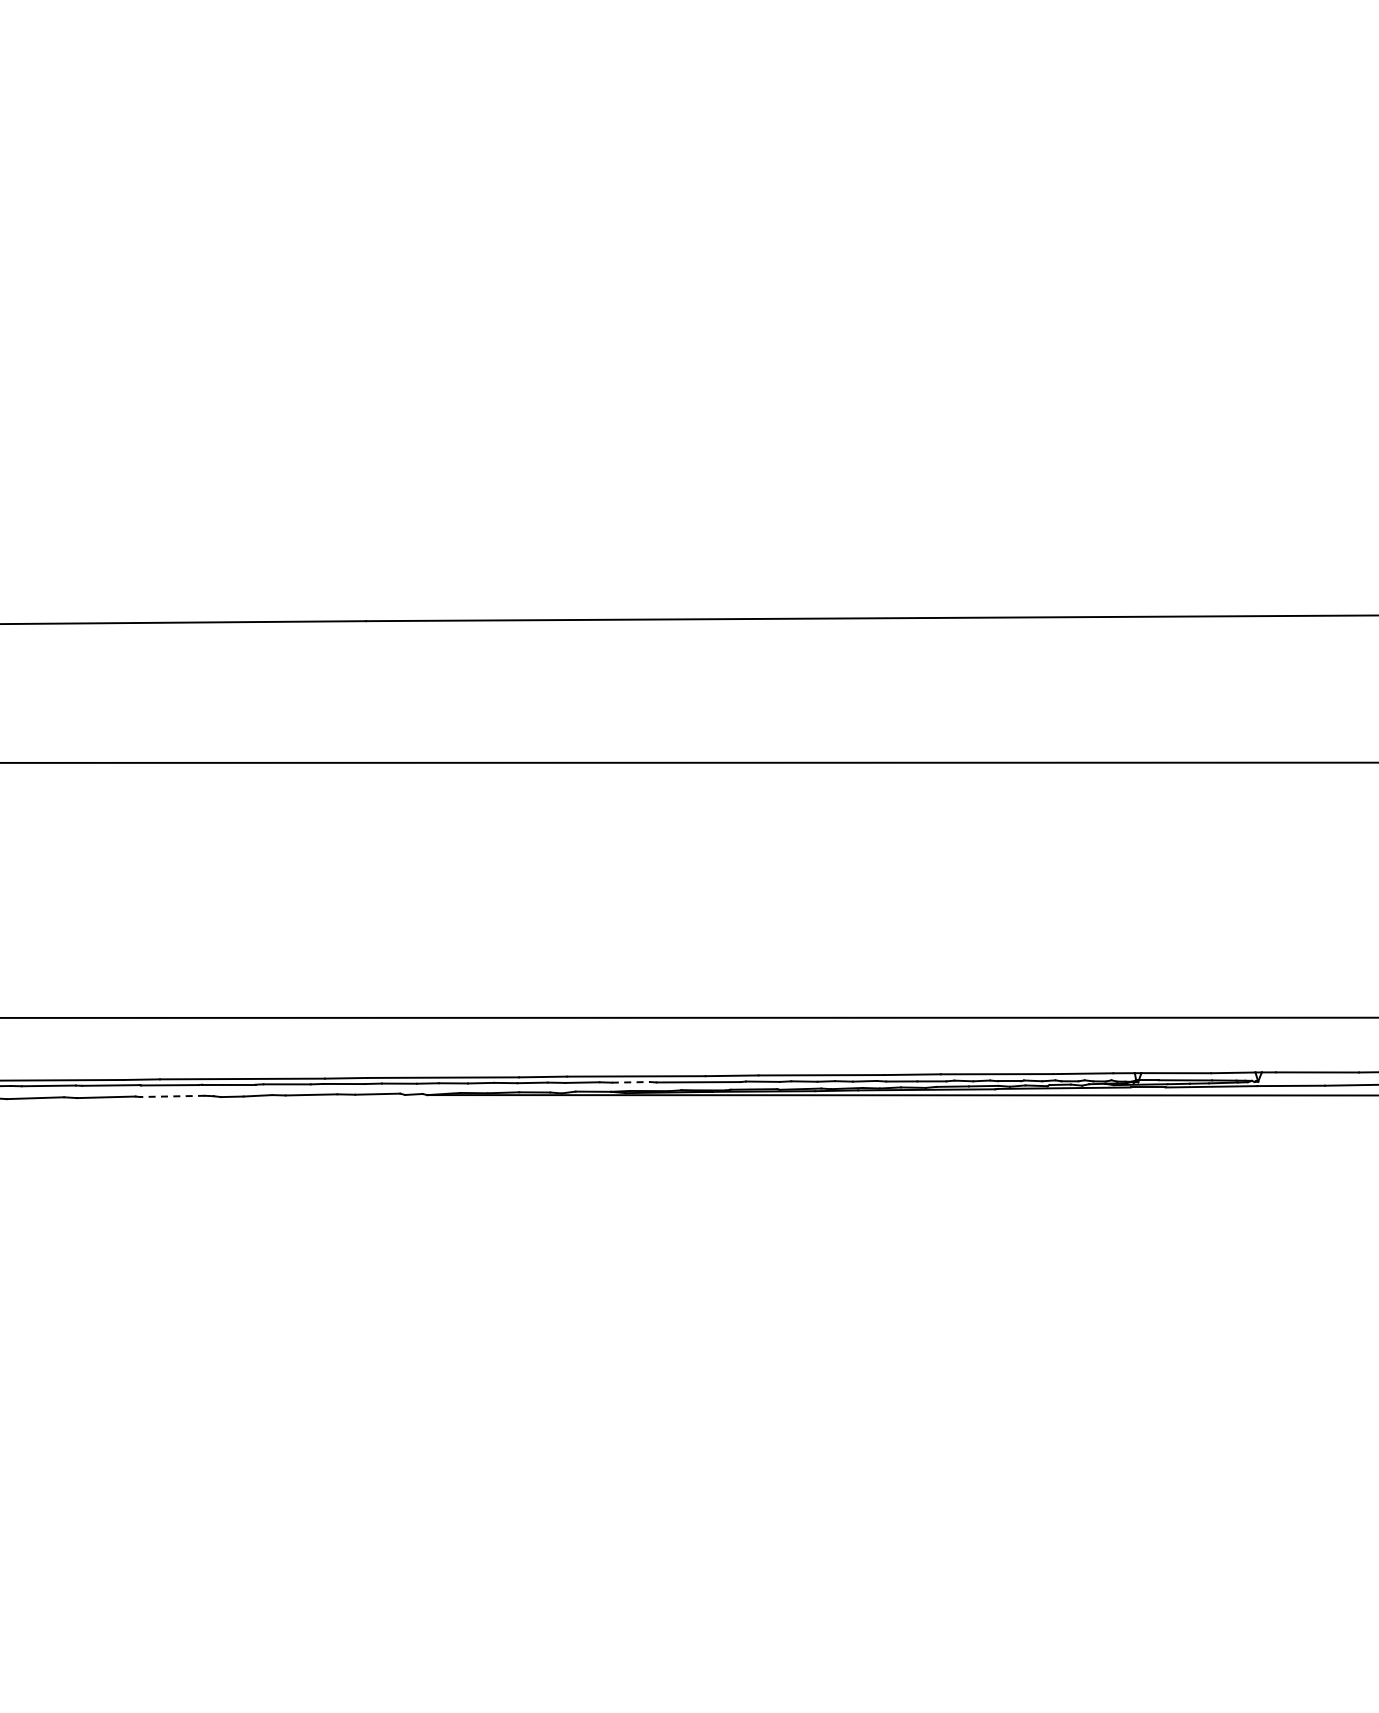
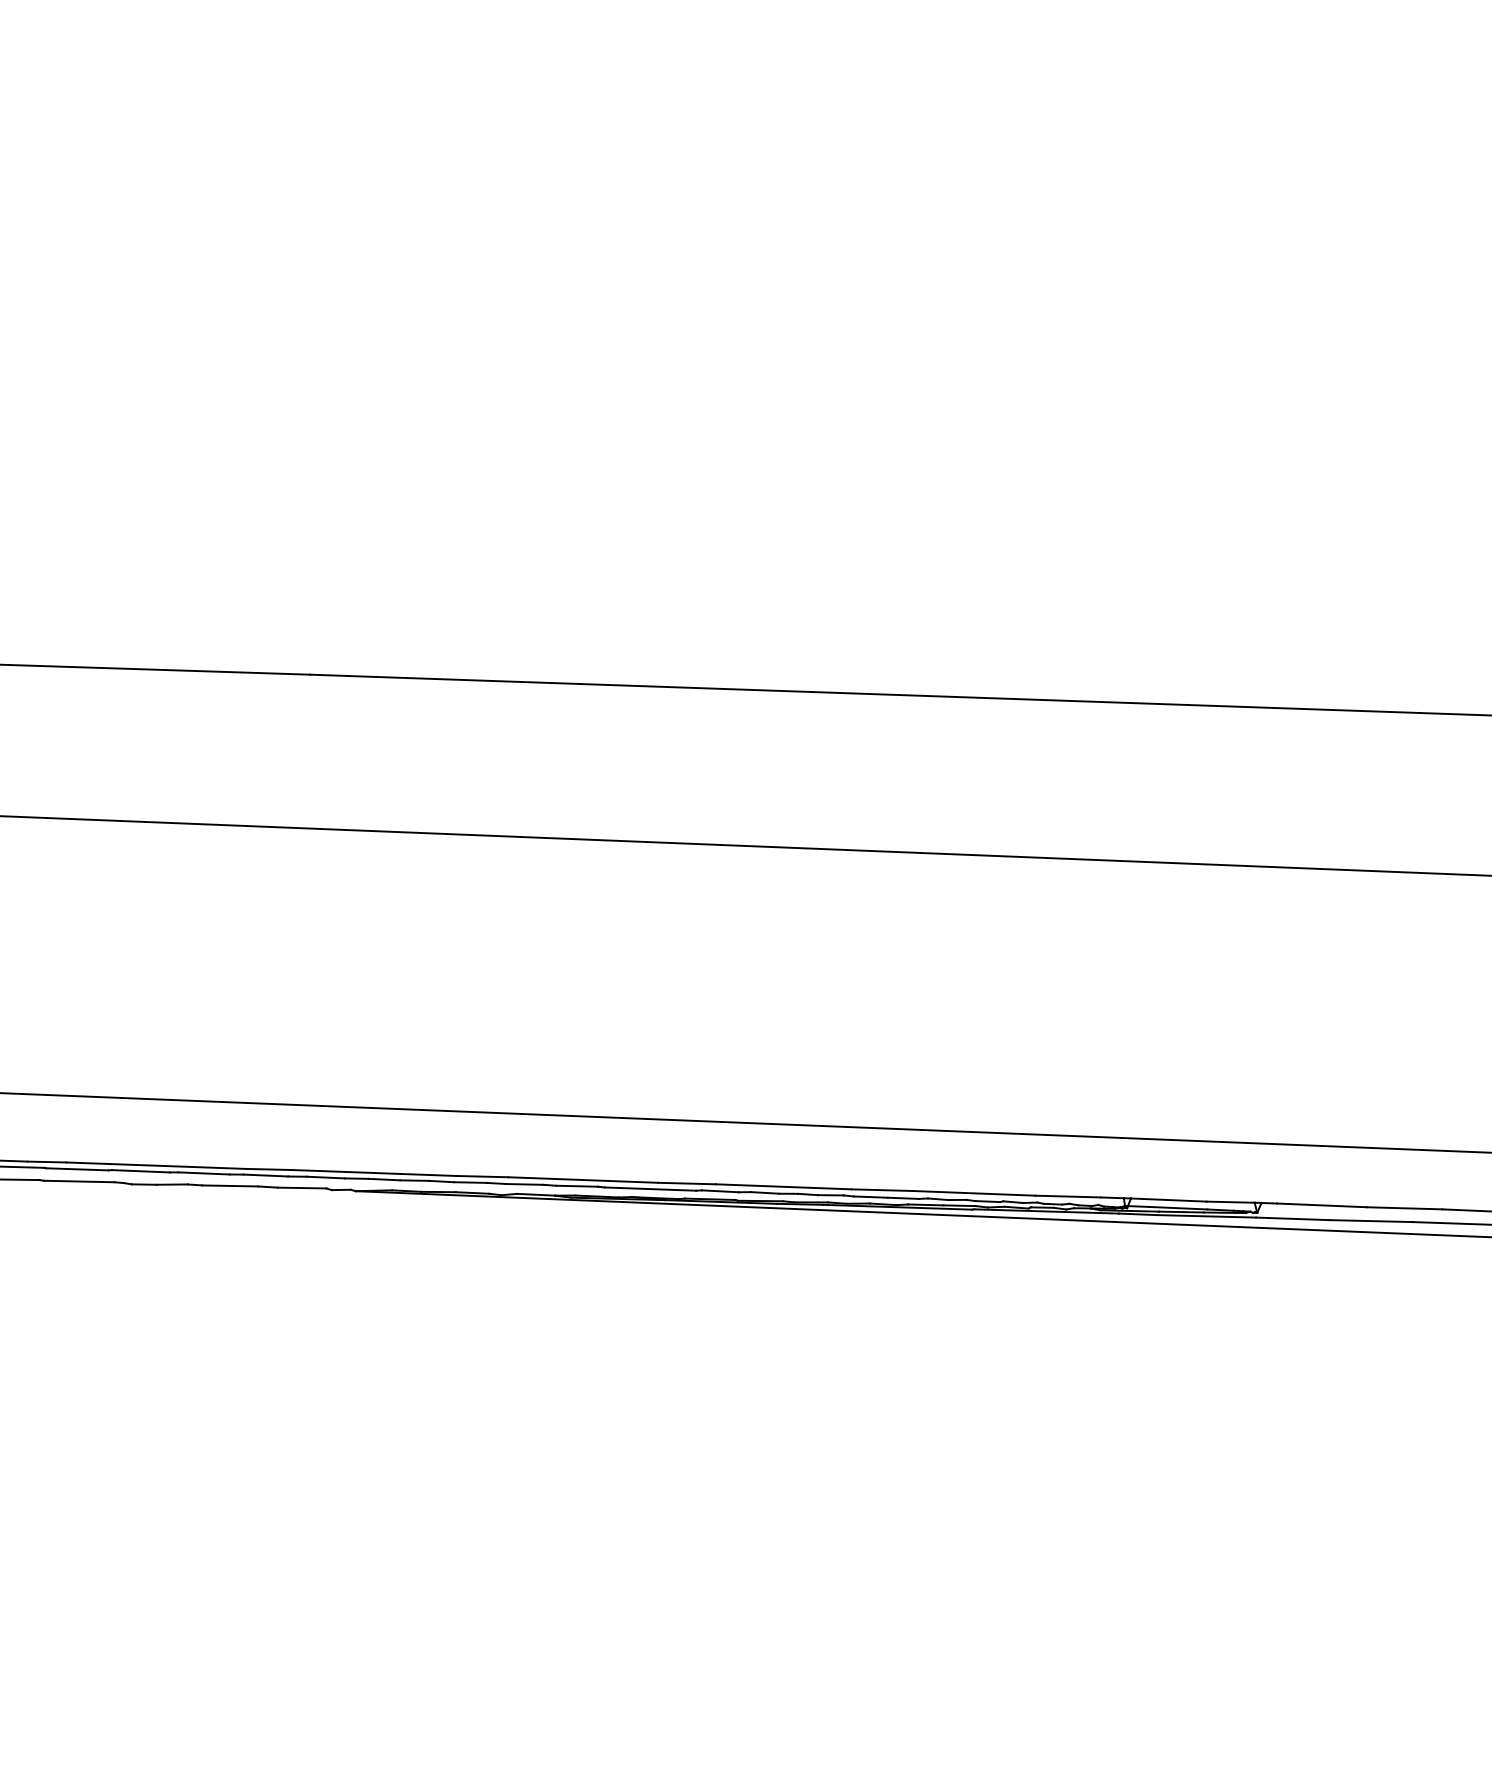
line: (631, 1082) -> (577, 1186), dashed -> solid
line: (172, 1096) -> (79, 1181), dashed -> solid

